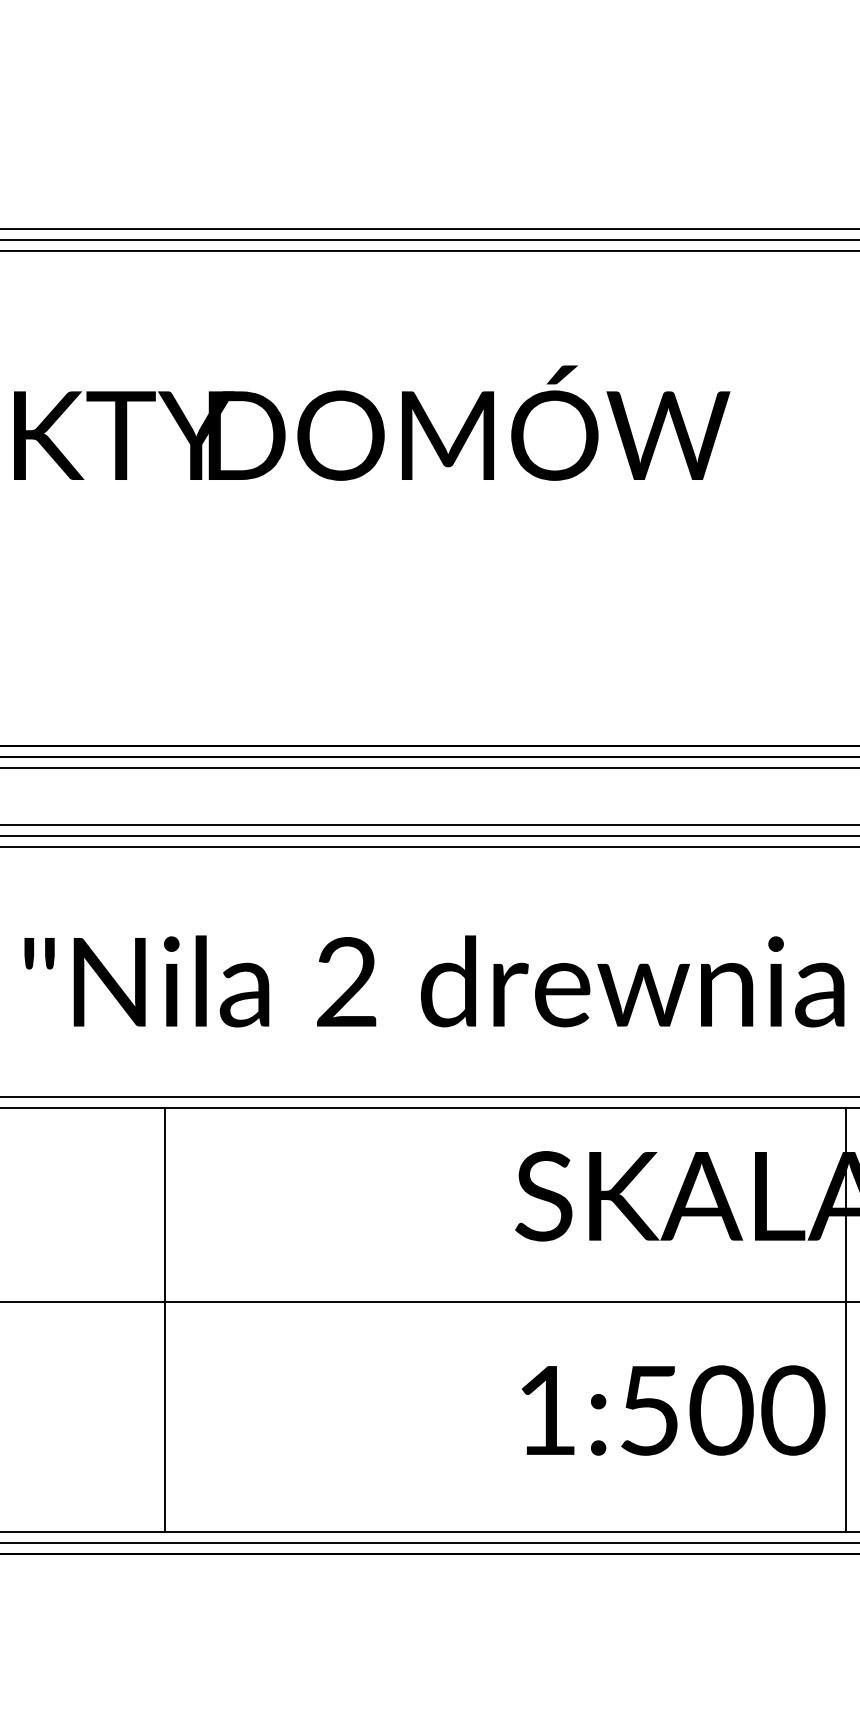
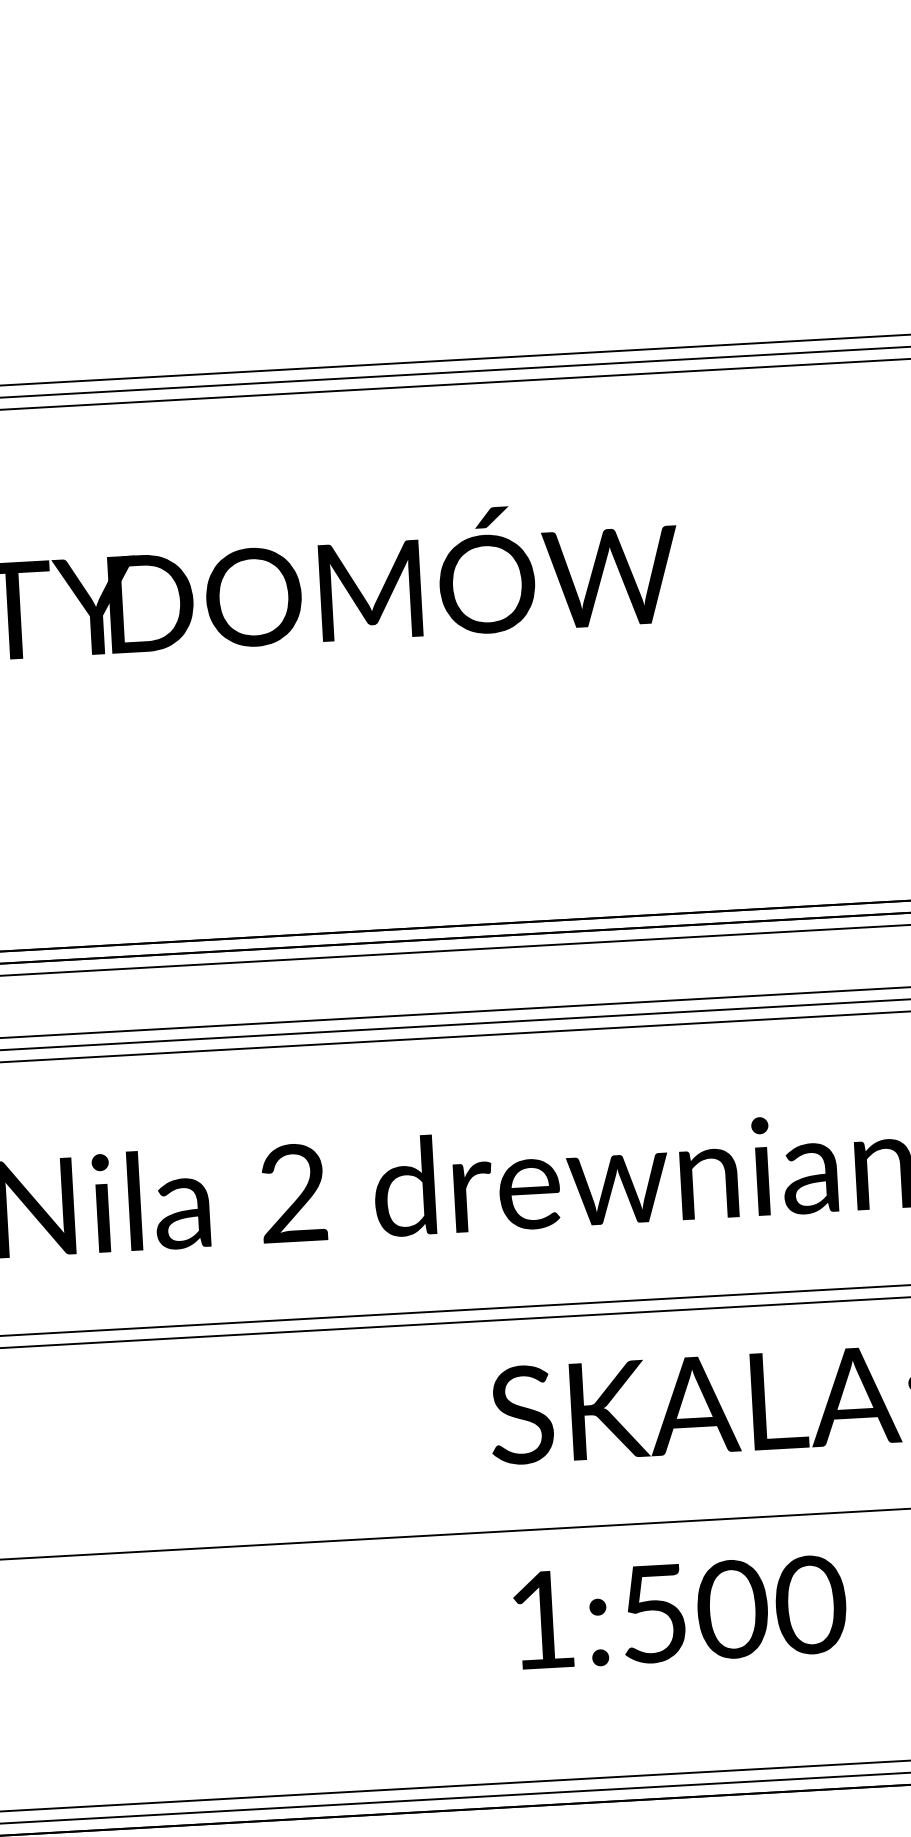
line: (165, 1319) -> (116, 1572), removed
line: (846, 1319) -> (859, 1531), removed
text: (673, 1410) -> (680, 1612), moved

